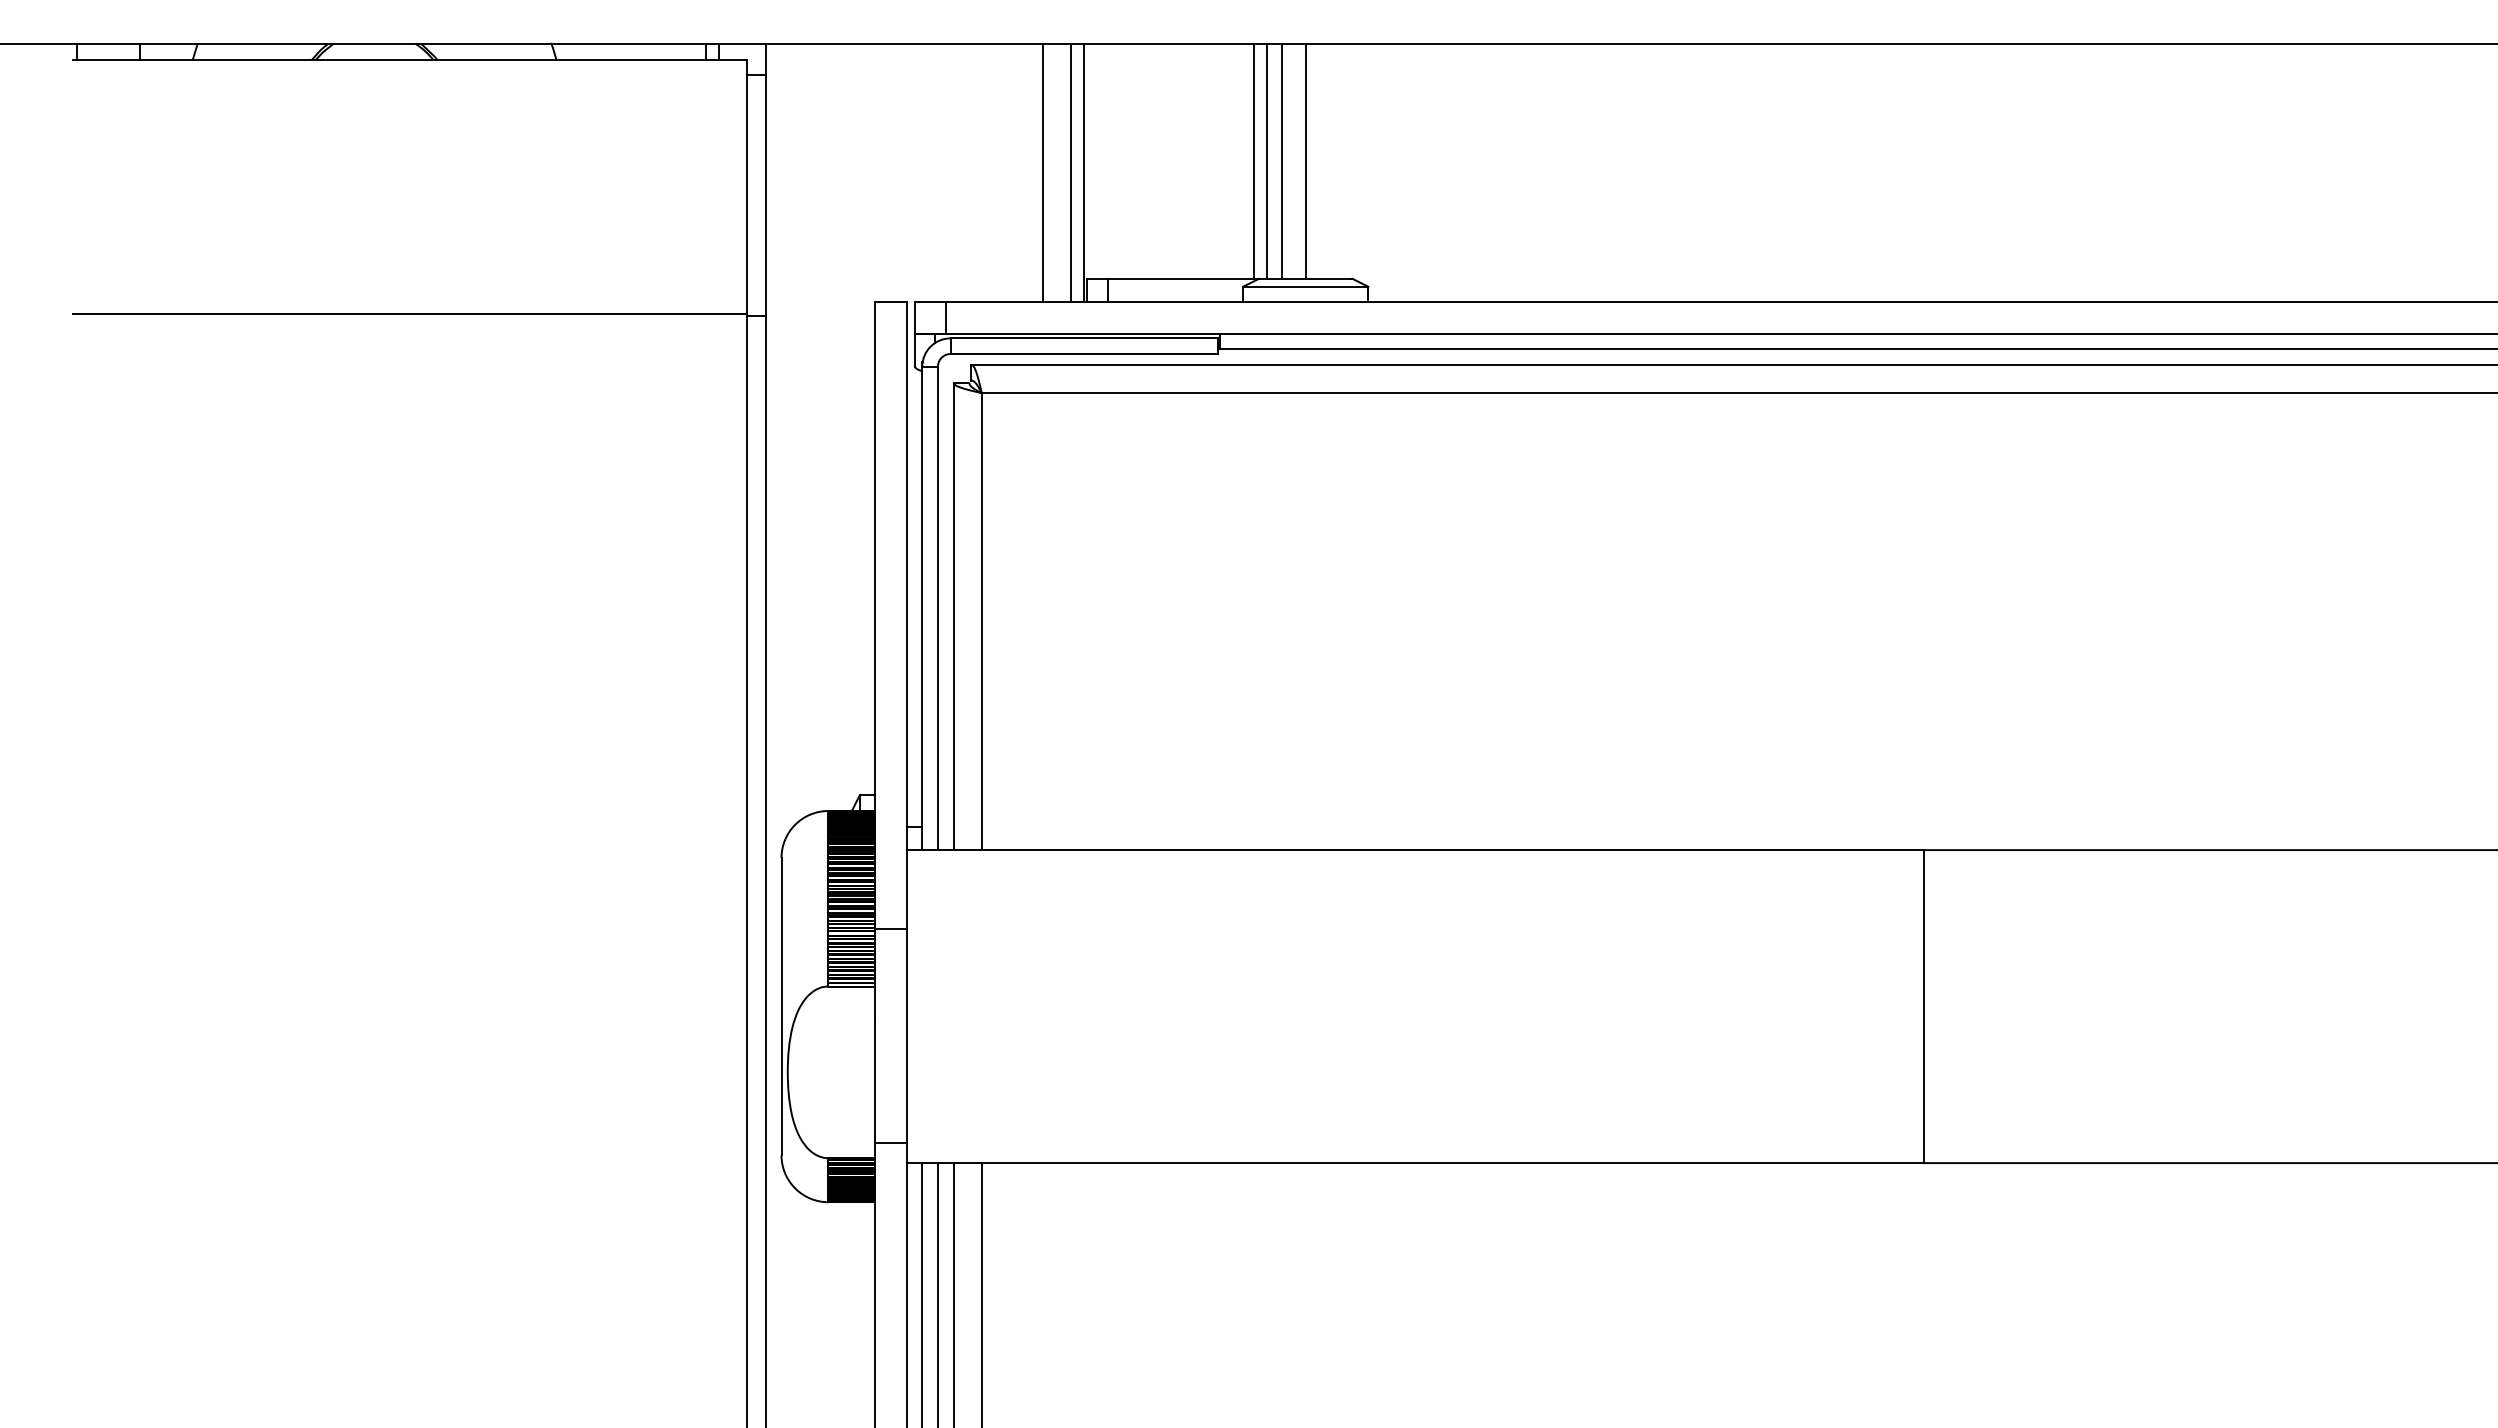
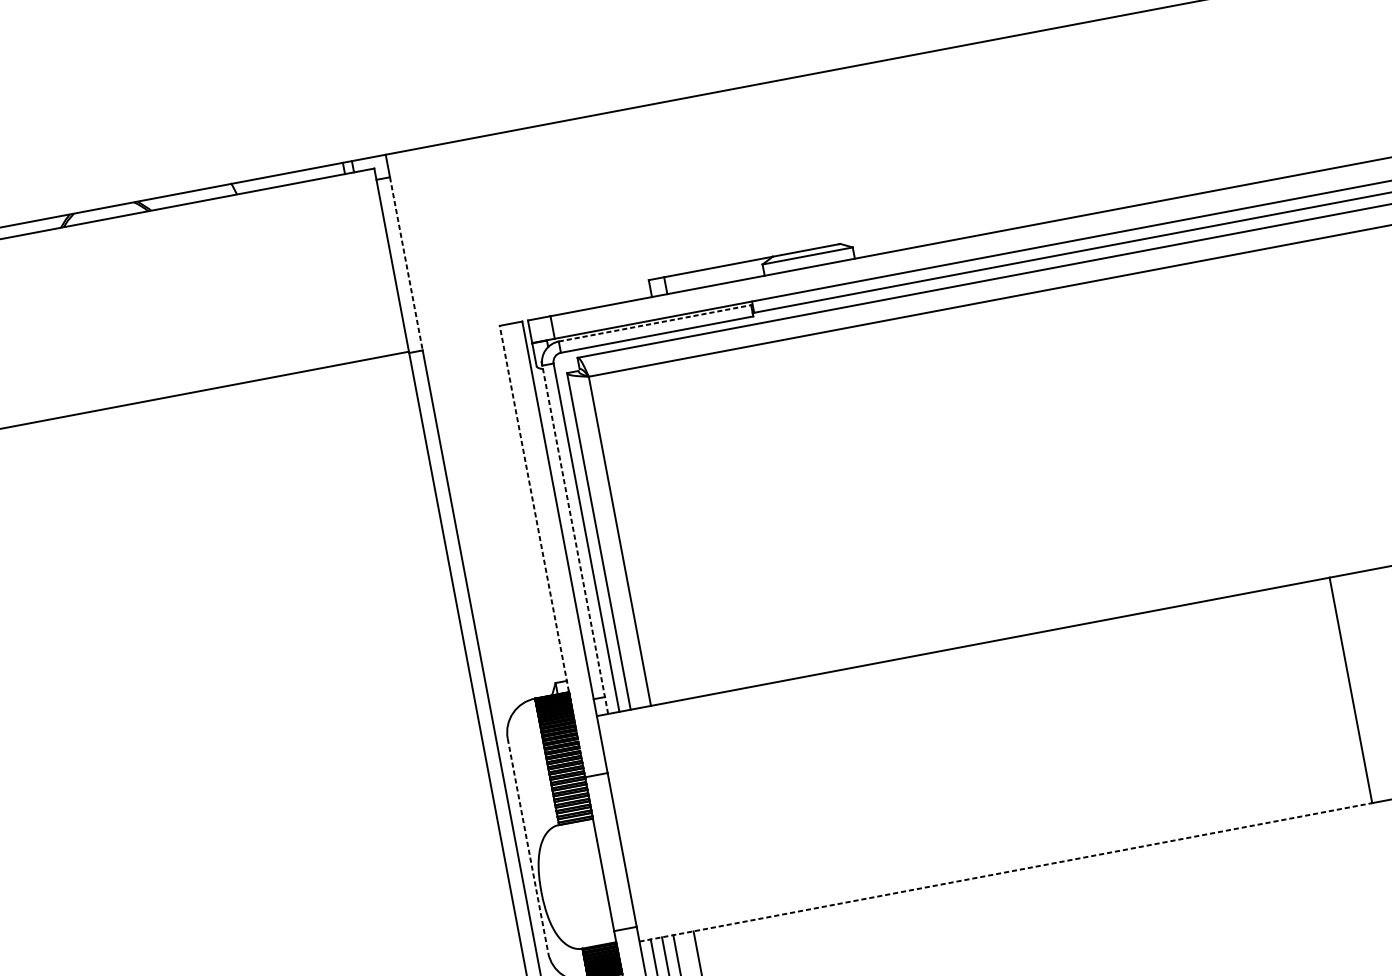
line: (1254, 161) -> (753, 172), removed
line: (1266, 161) -> (762, 171), removed
line: (1282, 161) -> (773, 168), removed
line: (1305, 161) -> (790, 165), removed
line: (1042, 173) -> (602, 210), removed
line: (1070, 173) -> (622, 206), removed
line: (1083, 173) -> (632, 204), removed
line: (765, 196) -> (406, 264), solid -> dashed
line: (1084, 338) -> (655, 323), solid -> dashed
line: (875, 605) -> (541, 544), solid -> dashed
line: (922, 608) -> (575, 539), solid -> dashed
line: (781, 1006) -> (528, 845), solid -> dashed
line: (1415, 1163) -> (1006, 872), solid -> dashed

